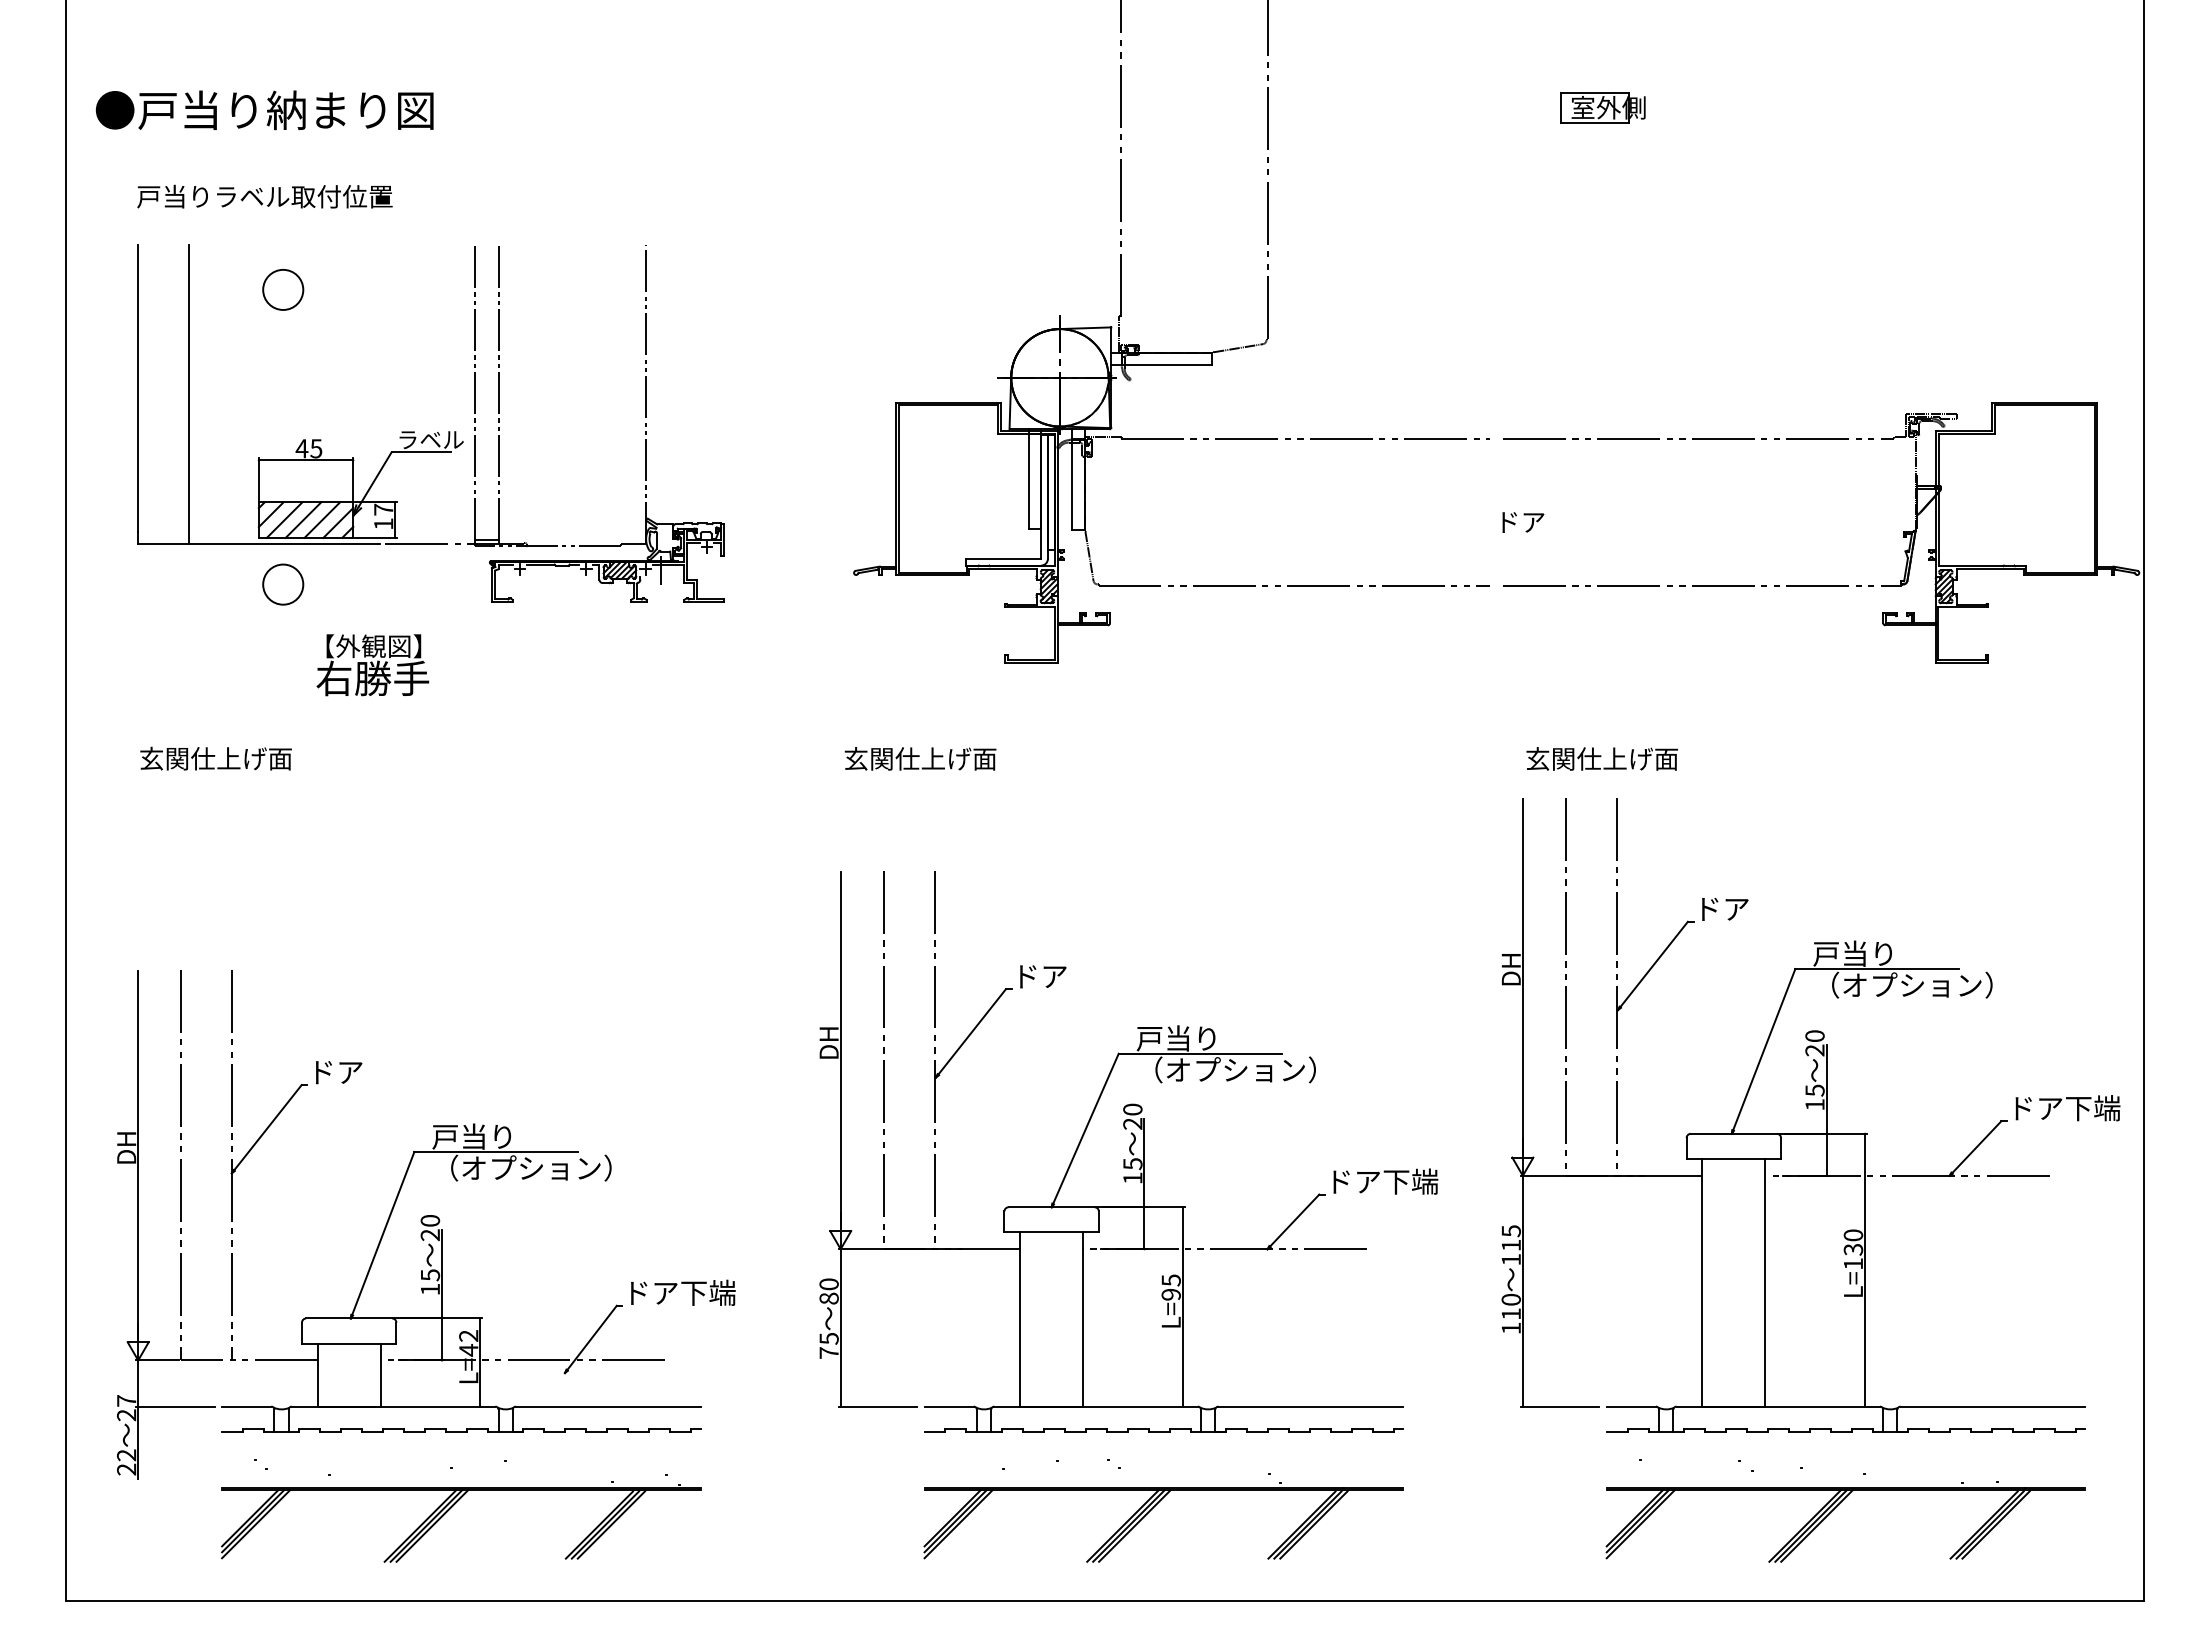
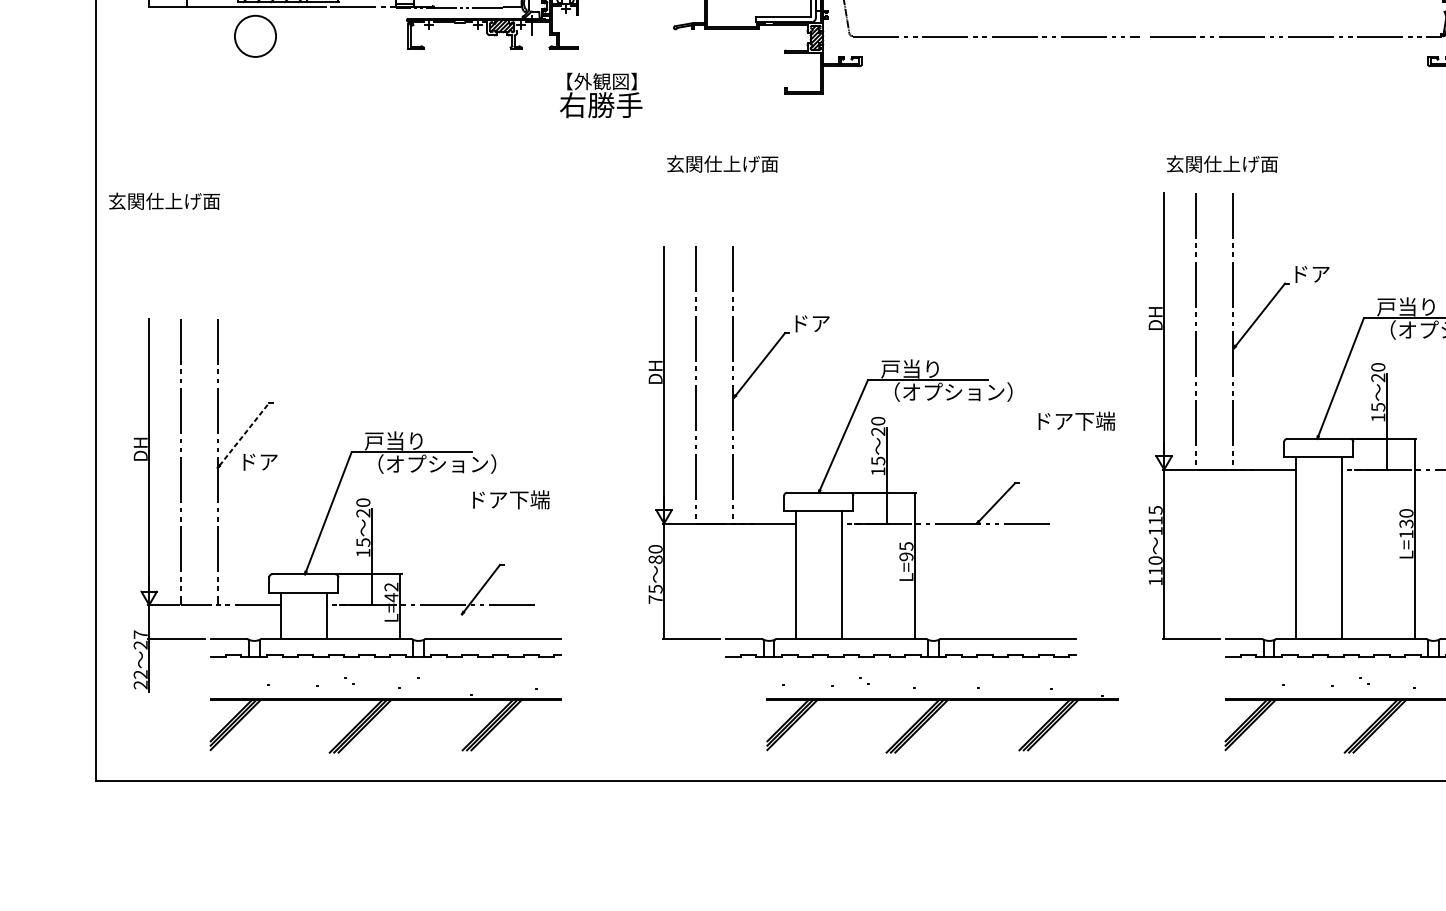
circle: (283, 584) -> (255, 36), size x1.4
text: (372, 665) -> (600, 95), moved
text: (215, 758) -> (164, 201), moved
text: (339, 1072) -> (260, 462), moved
line: (268, 1127) -> (244, 434), solid -> dashed
text: (1385, 1181) -> (1076, 421), moved
text: (683, 1292) -> (511, 499), moved
part: (1151, 1510) -> (933, 715), moved

